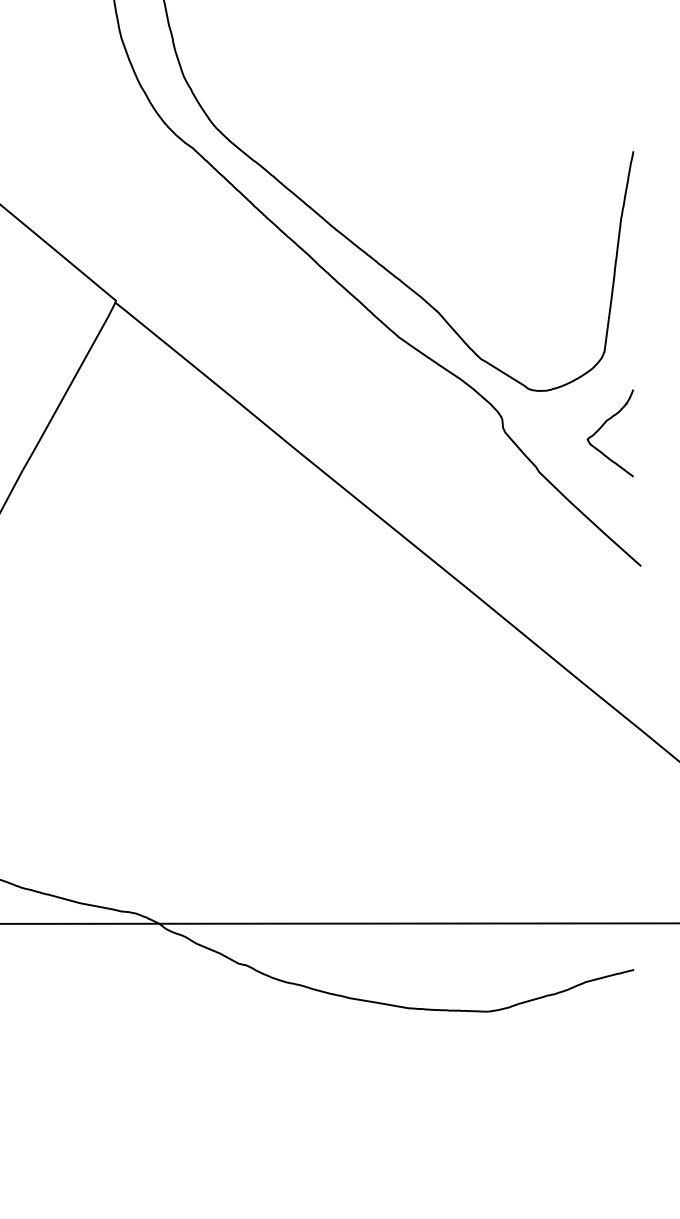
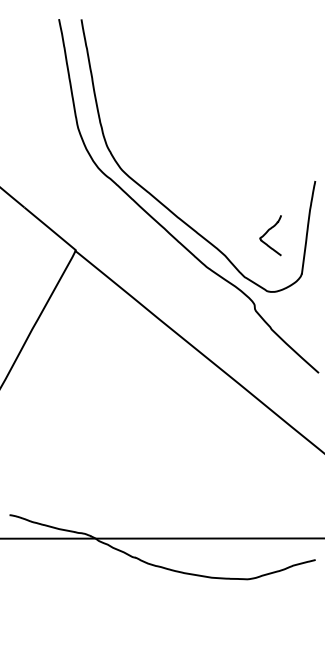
curve: (601, 431) -> (266, 234), moved

